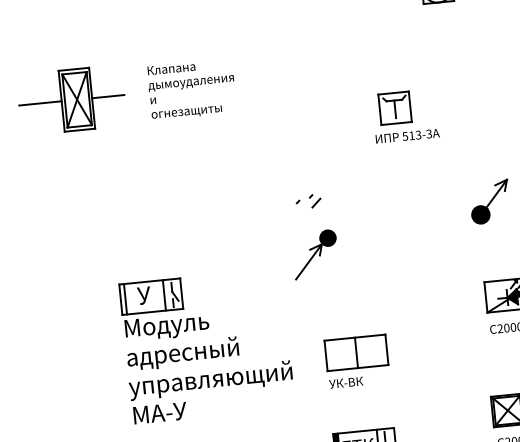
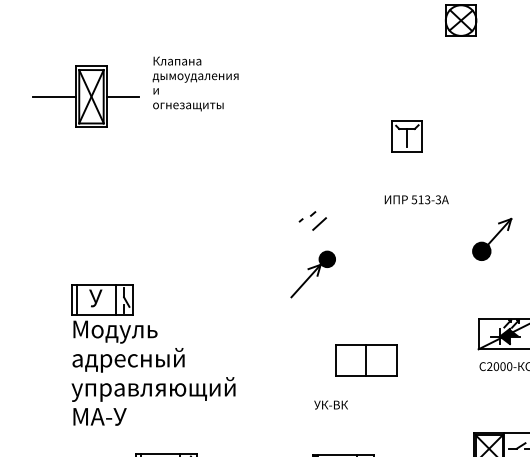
text: (191, 89) -> (195, 83), moved
text: (407, 135) -> (416, 199), moved
part: (315, 201) -> (318, 221), size x1.4
part: (207, 345) -> (153, 354), moved
part: (356, 353) -> (366, 360), moved

